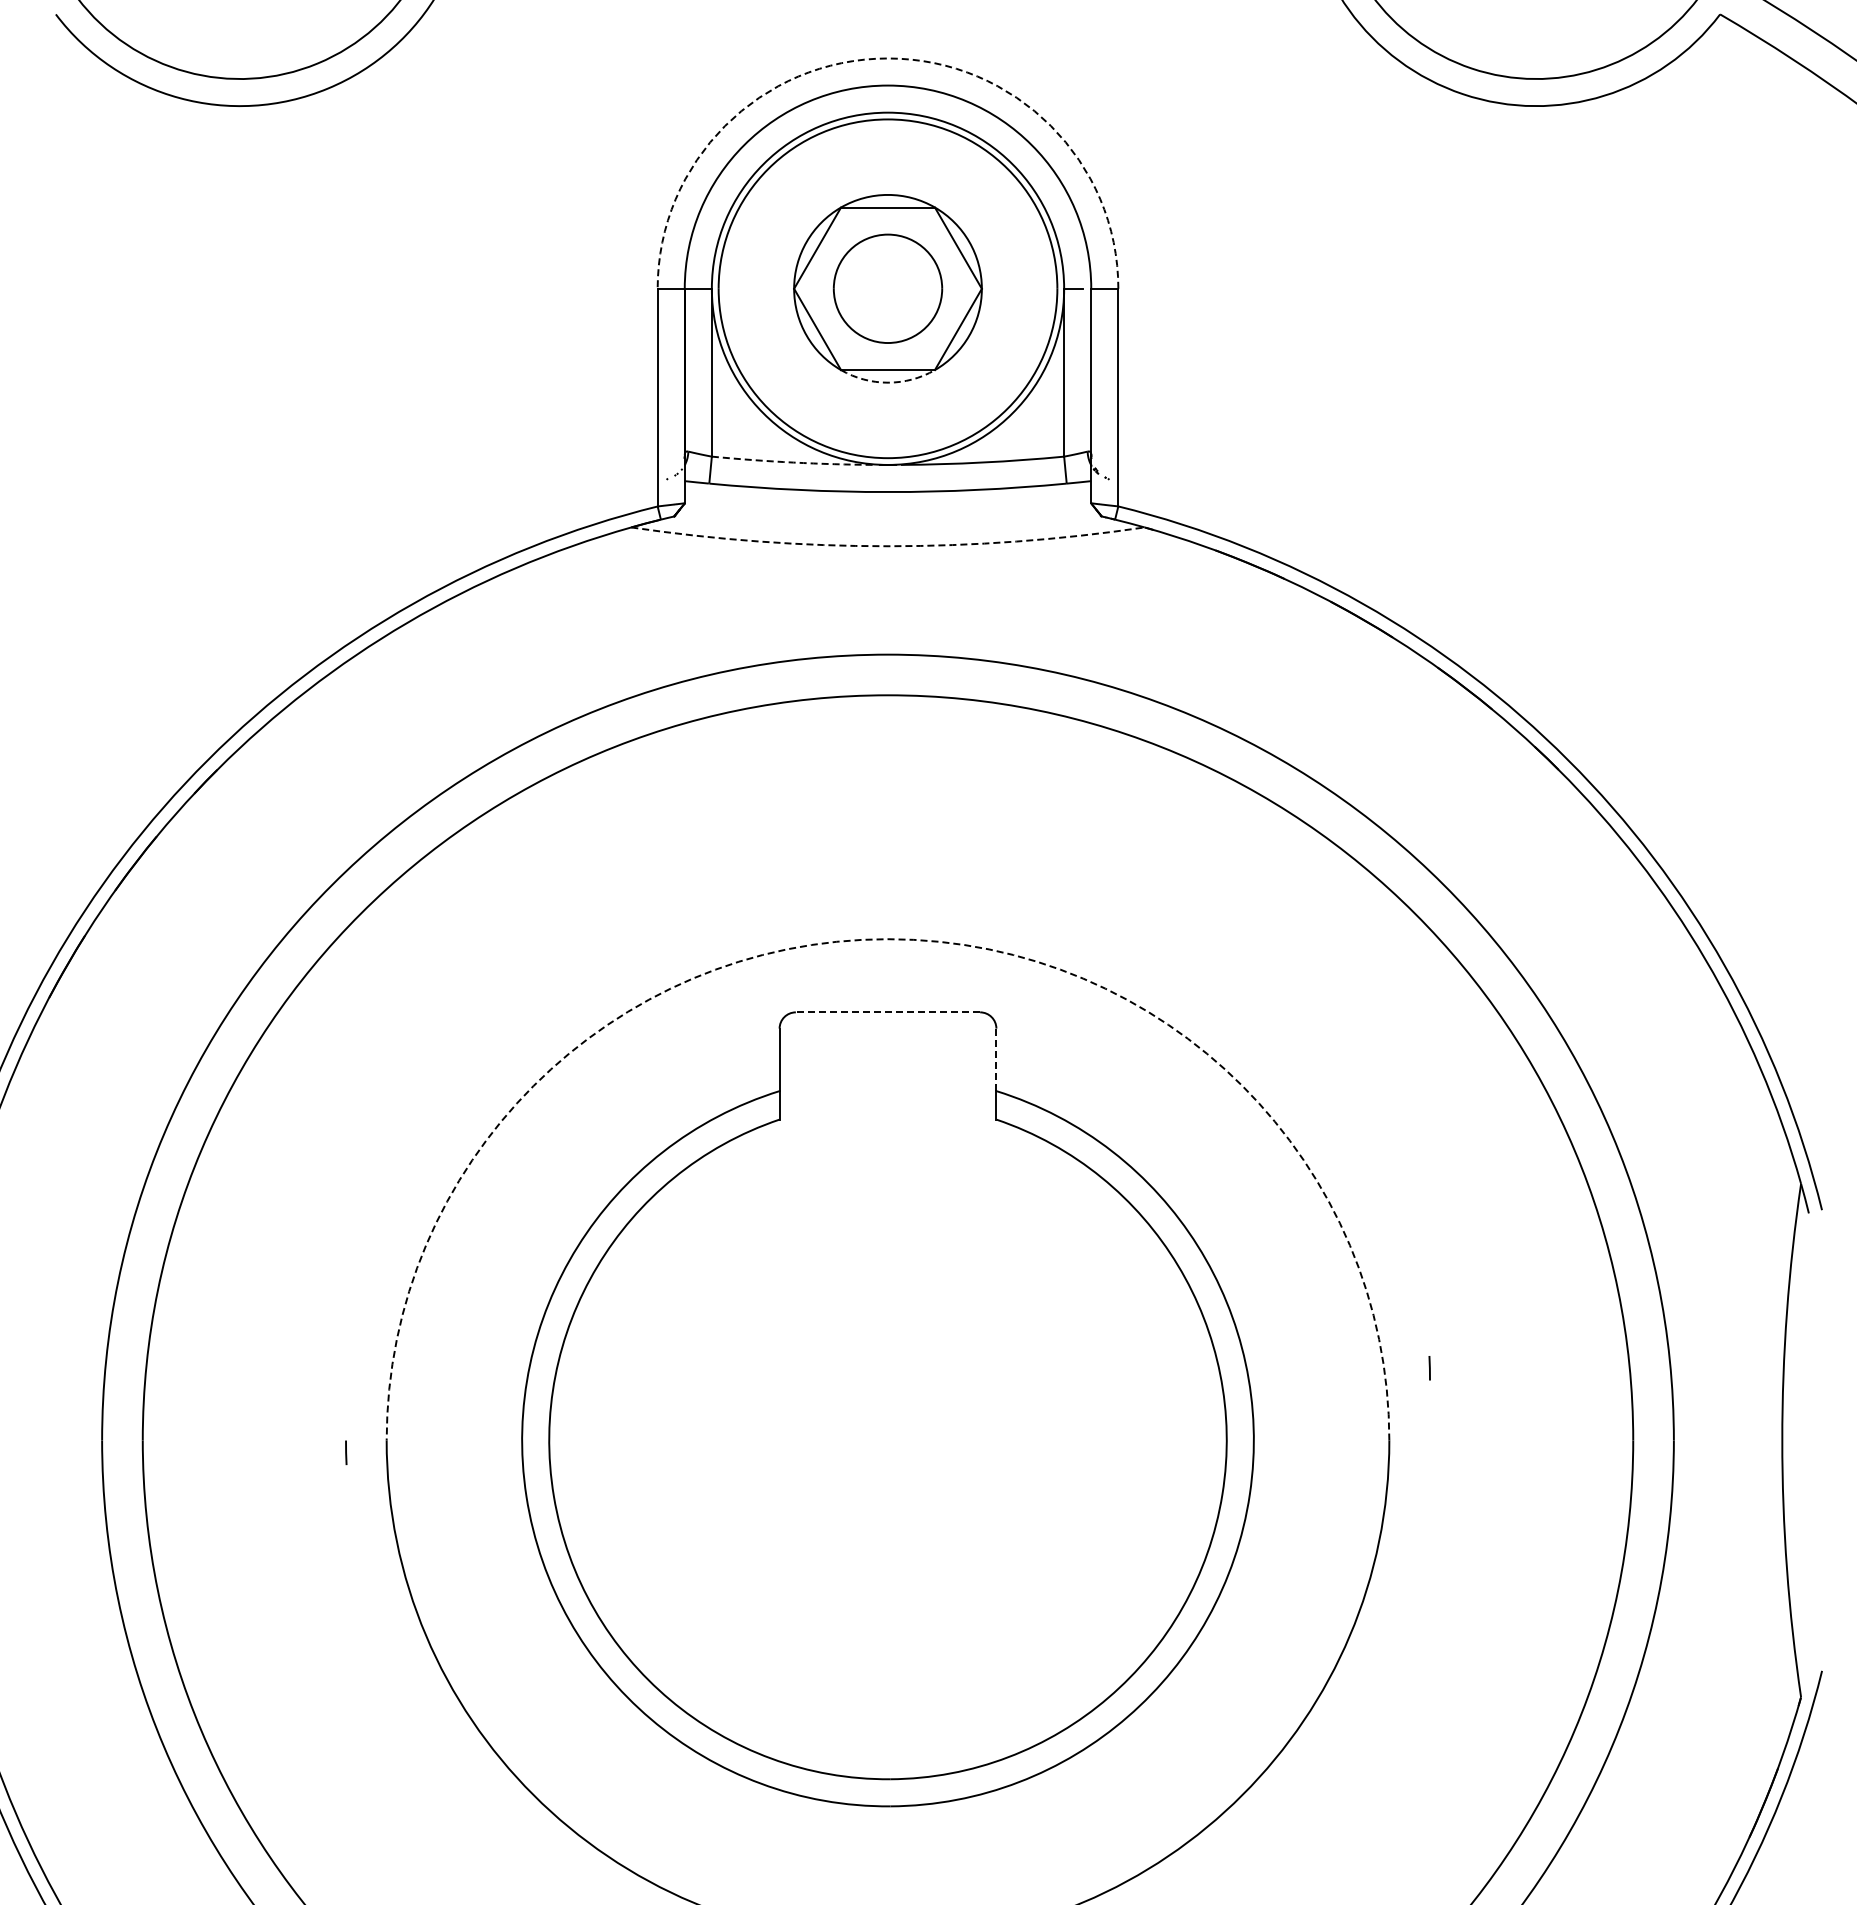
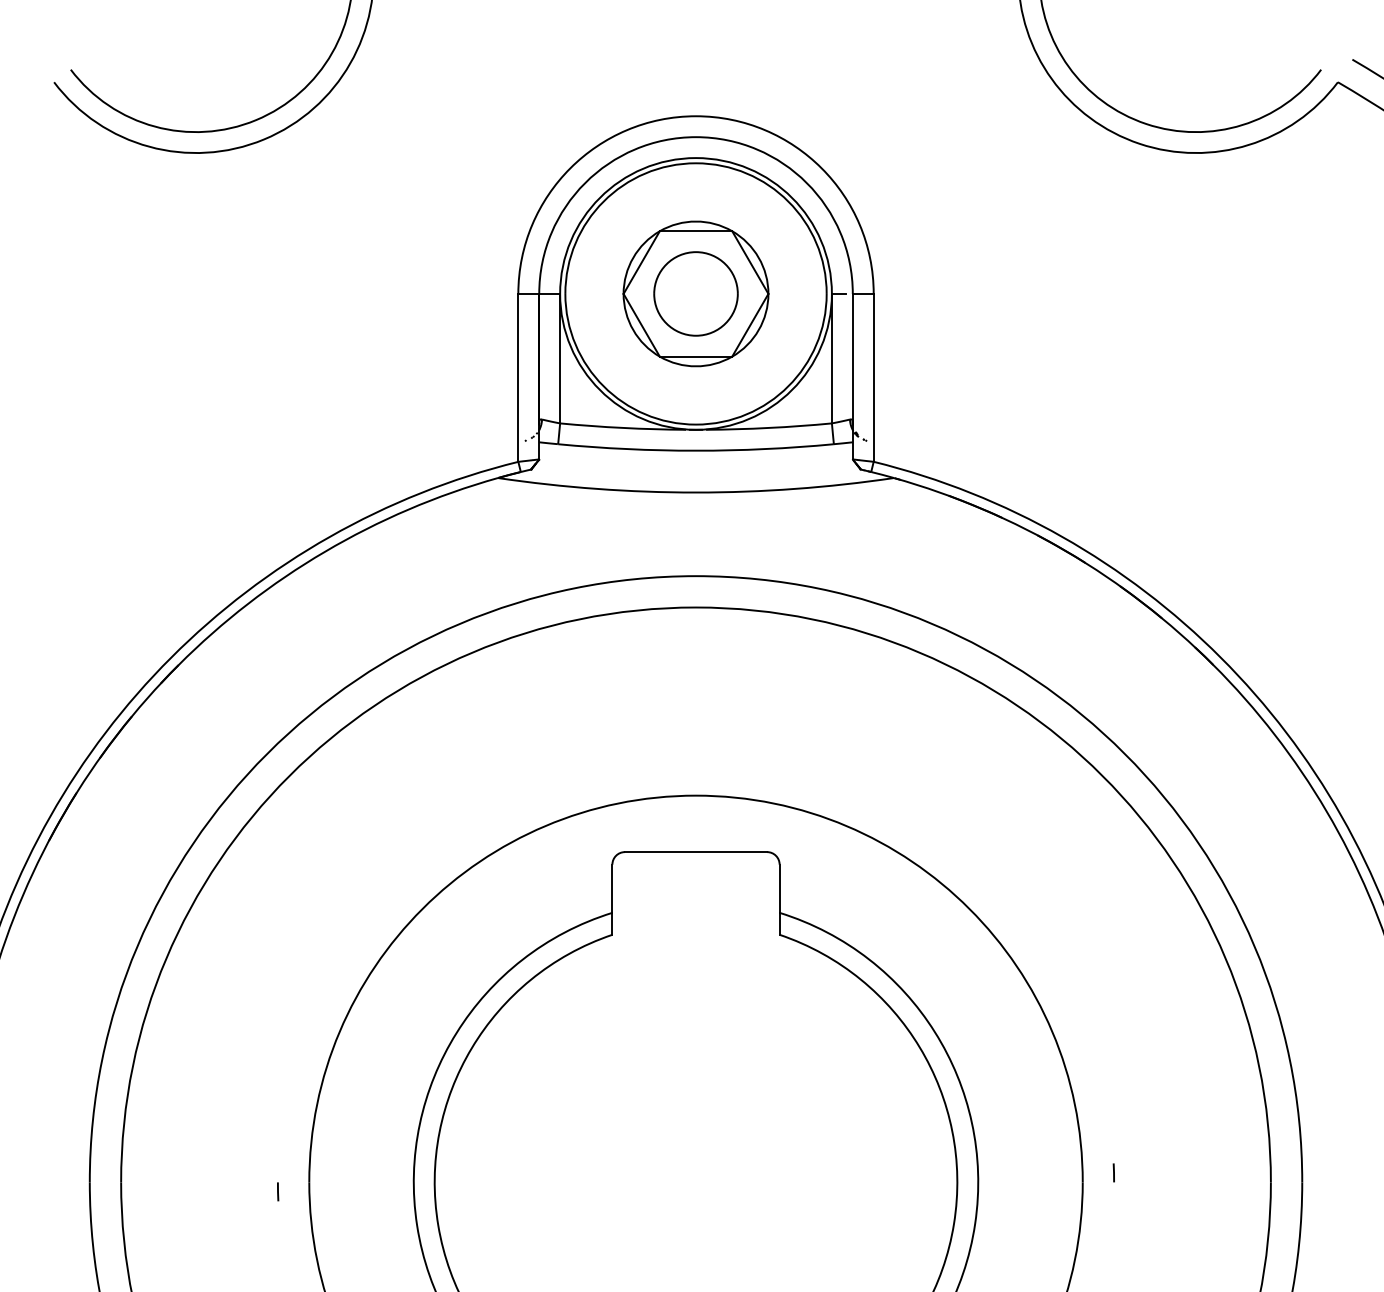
arc: (888, 58) -> (696, 116), dashed -> solid
arc: (888, 382) -> (696, 366), dashed -> solid
arc: (793, 462) -> (623, 427), dashed -> solid
arc: (888, 546) -> (696, 492), dashed -> solid
arc: (888, 939) -> (696, 795), dashed -> solid
line: (887, 1012) -> (695, 852), dashed -> solid
line: (996, 1059) -> (779, 888), dashed -> solid
line: (1429, 1368) -> (1113, 1173), moved

